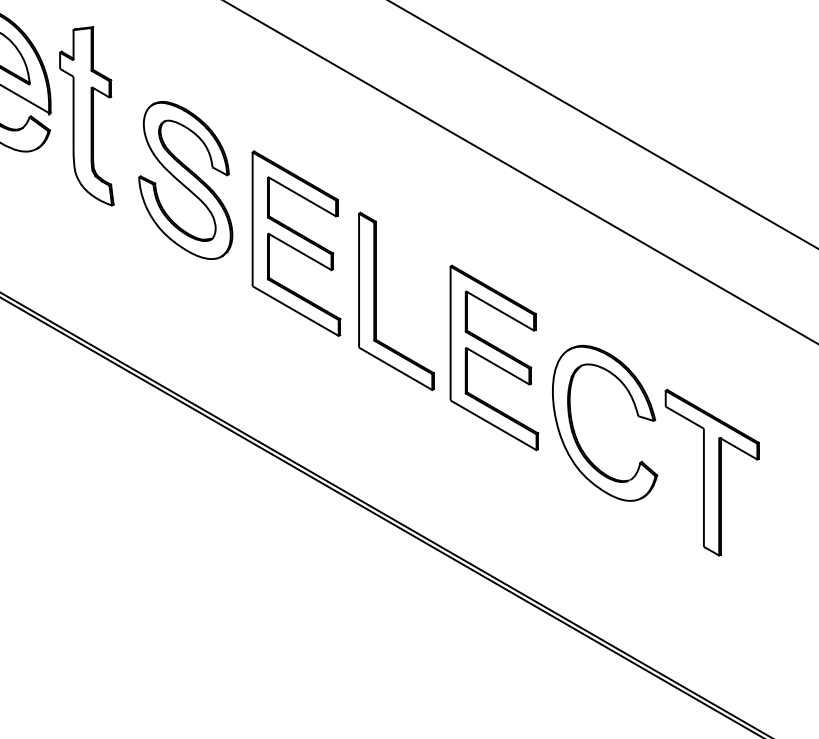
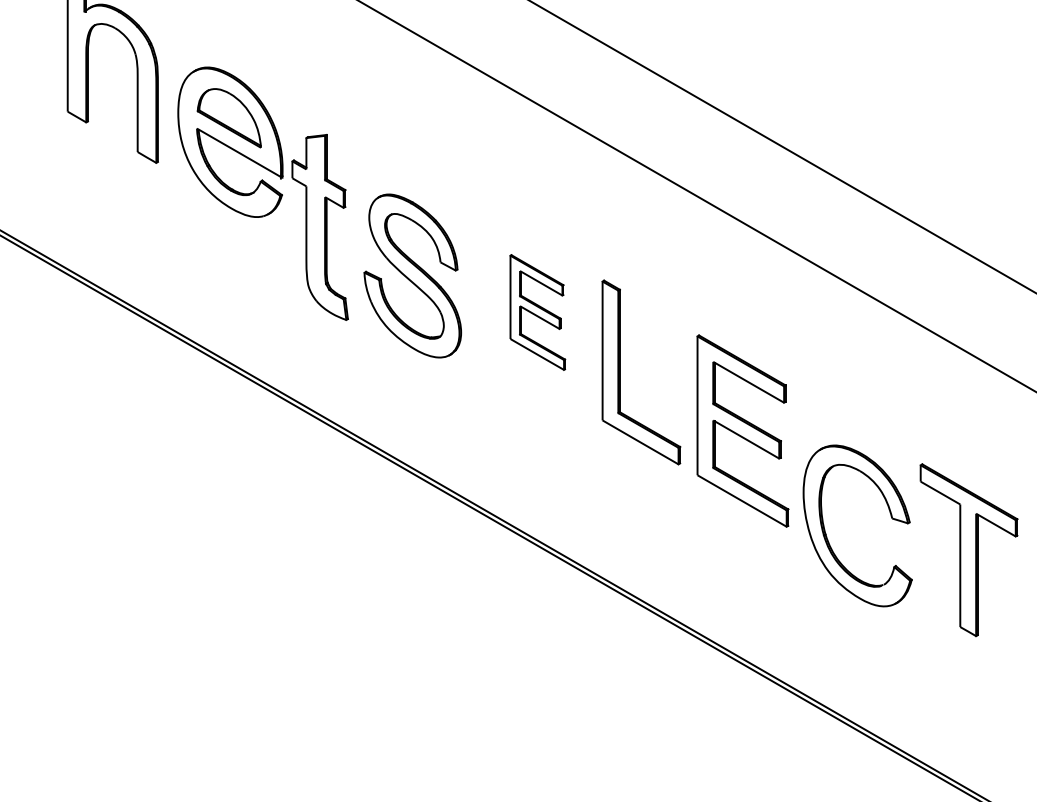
part: (86, 116) -> (319, 227), moved
part: (185, 179) -> (412, 275), moved
part: (296, 243) -> (537, 312), size x0.6
part: (575, 433) -> (827, 536), moved

